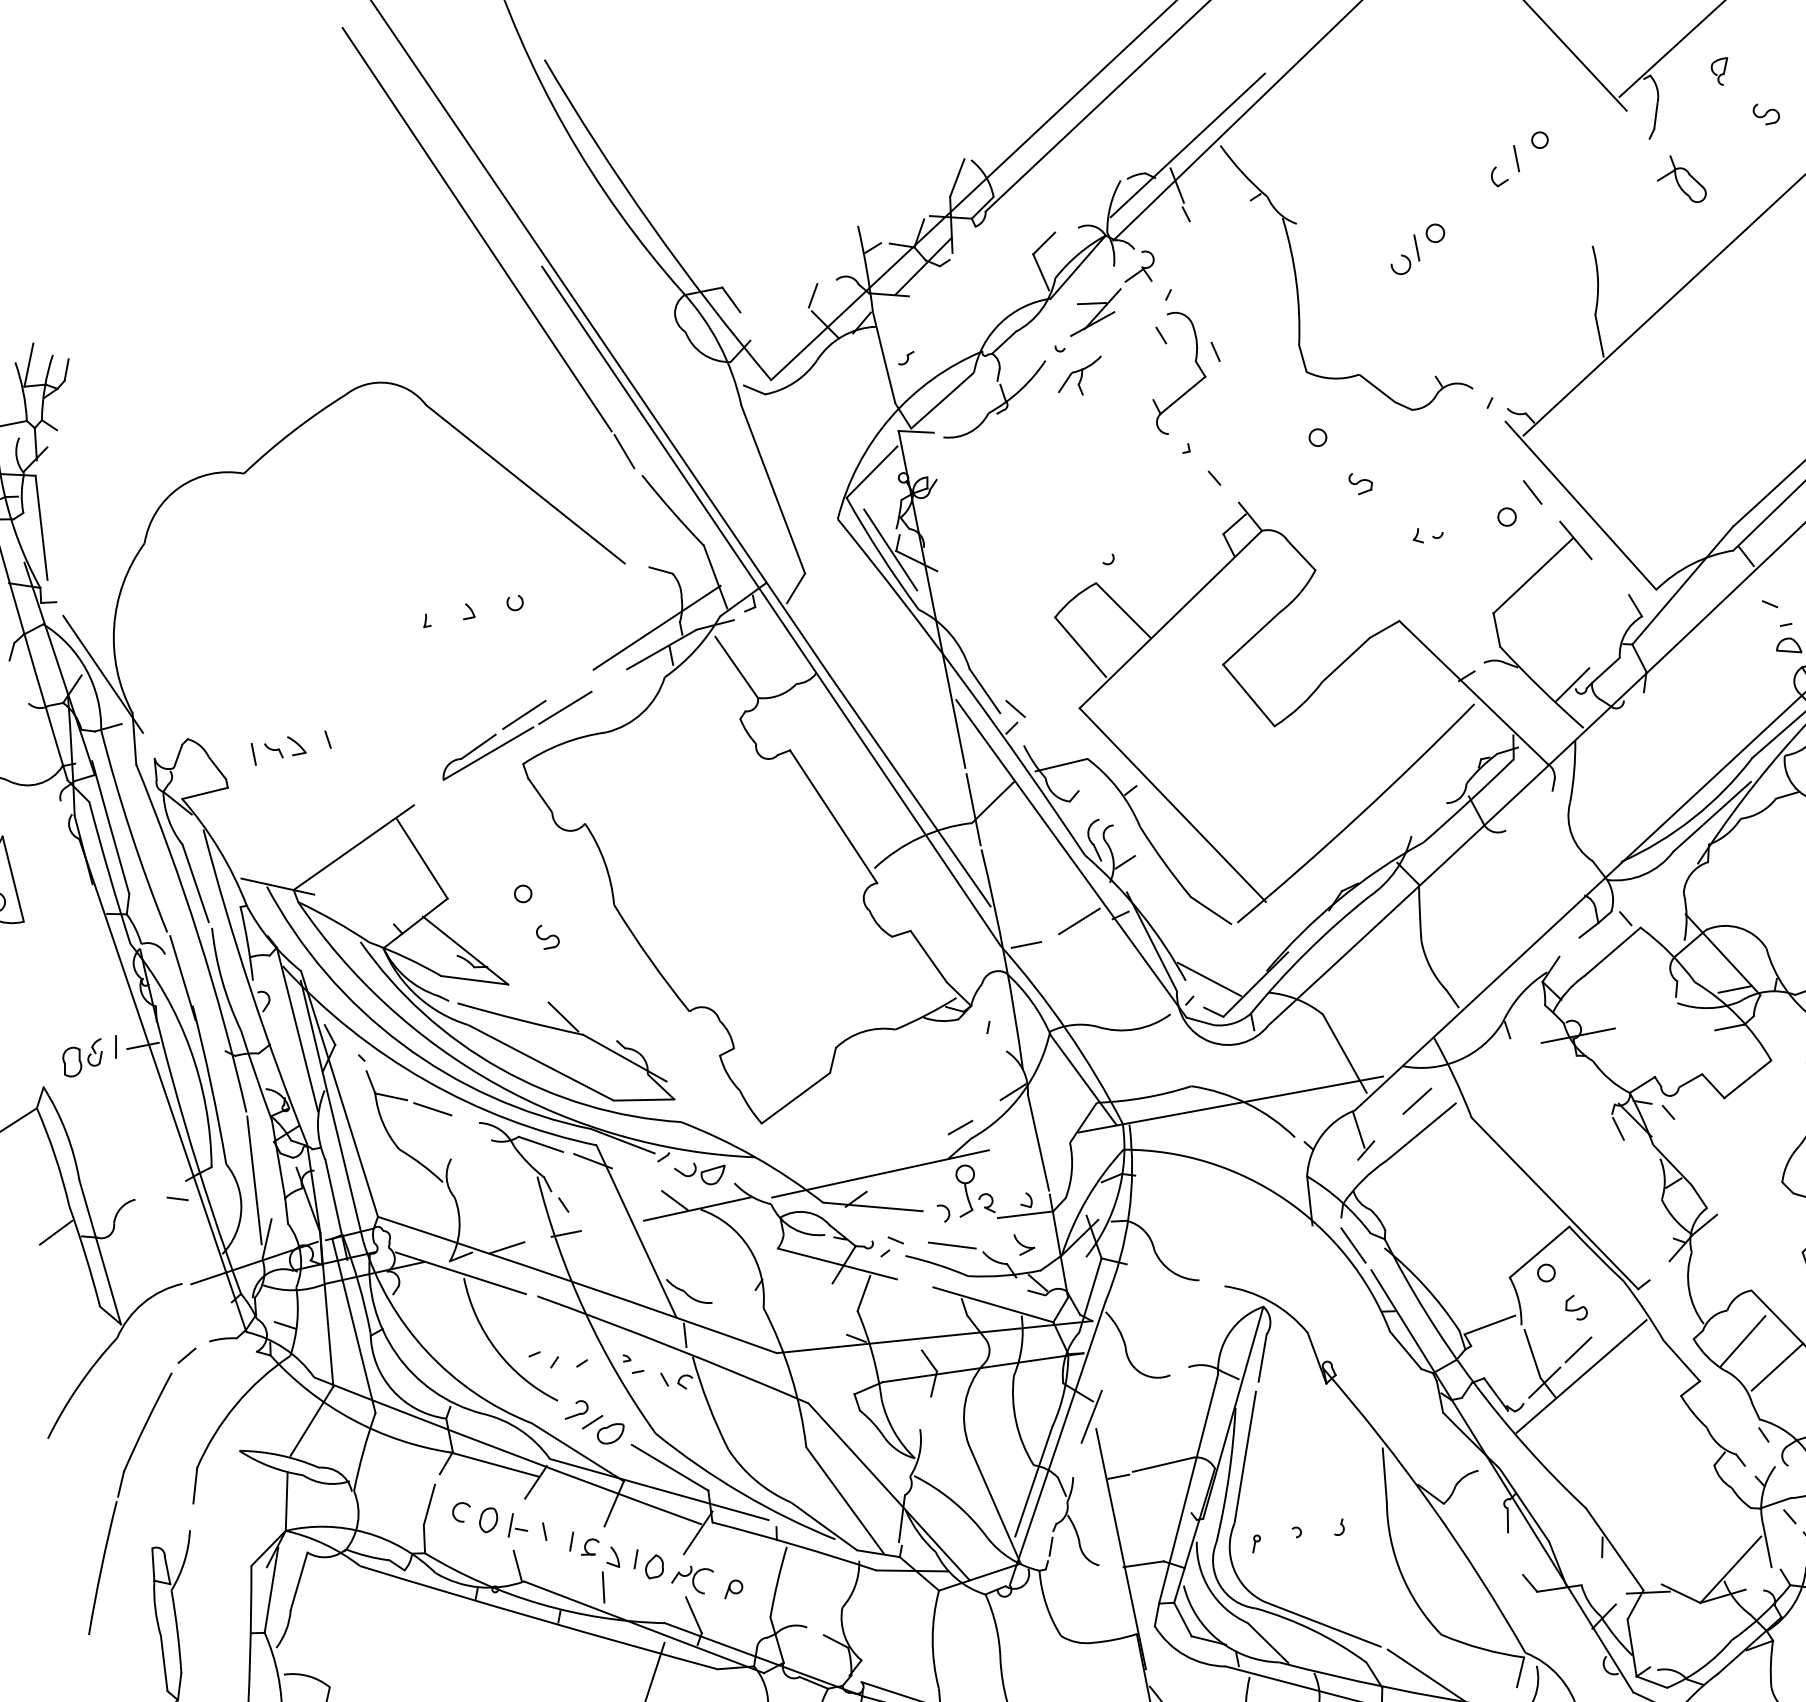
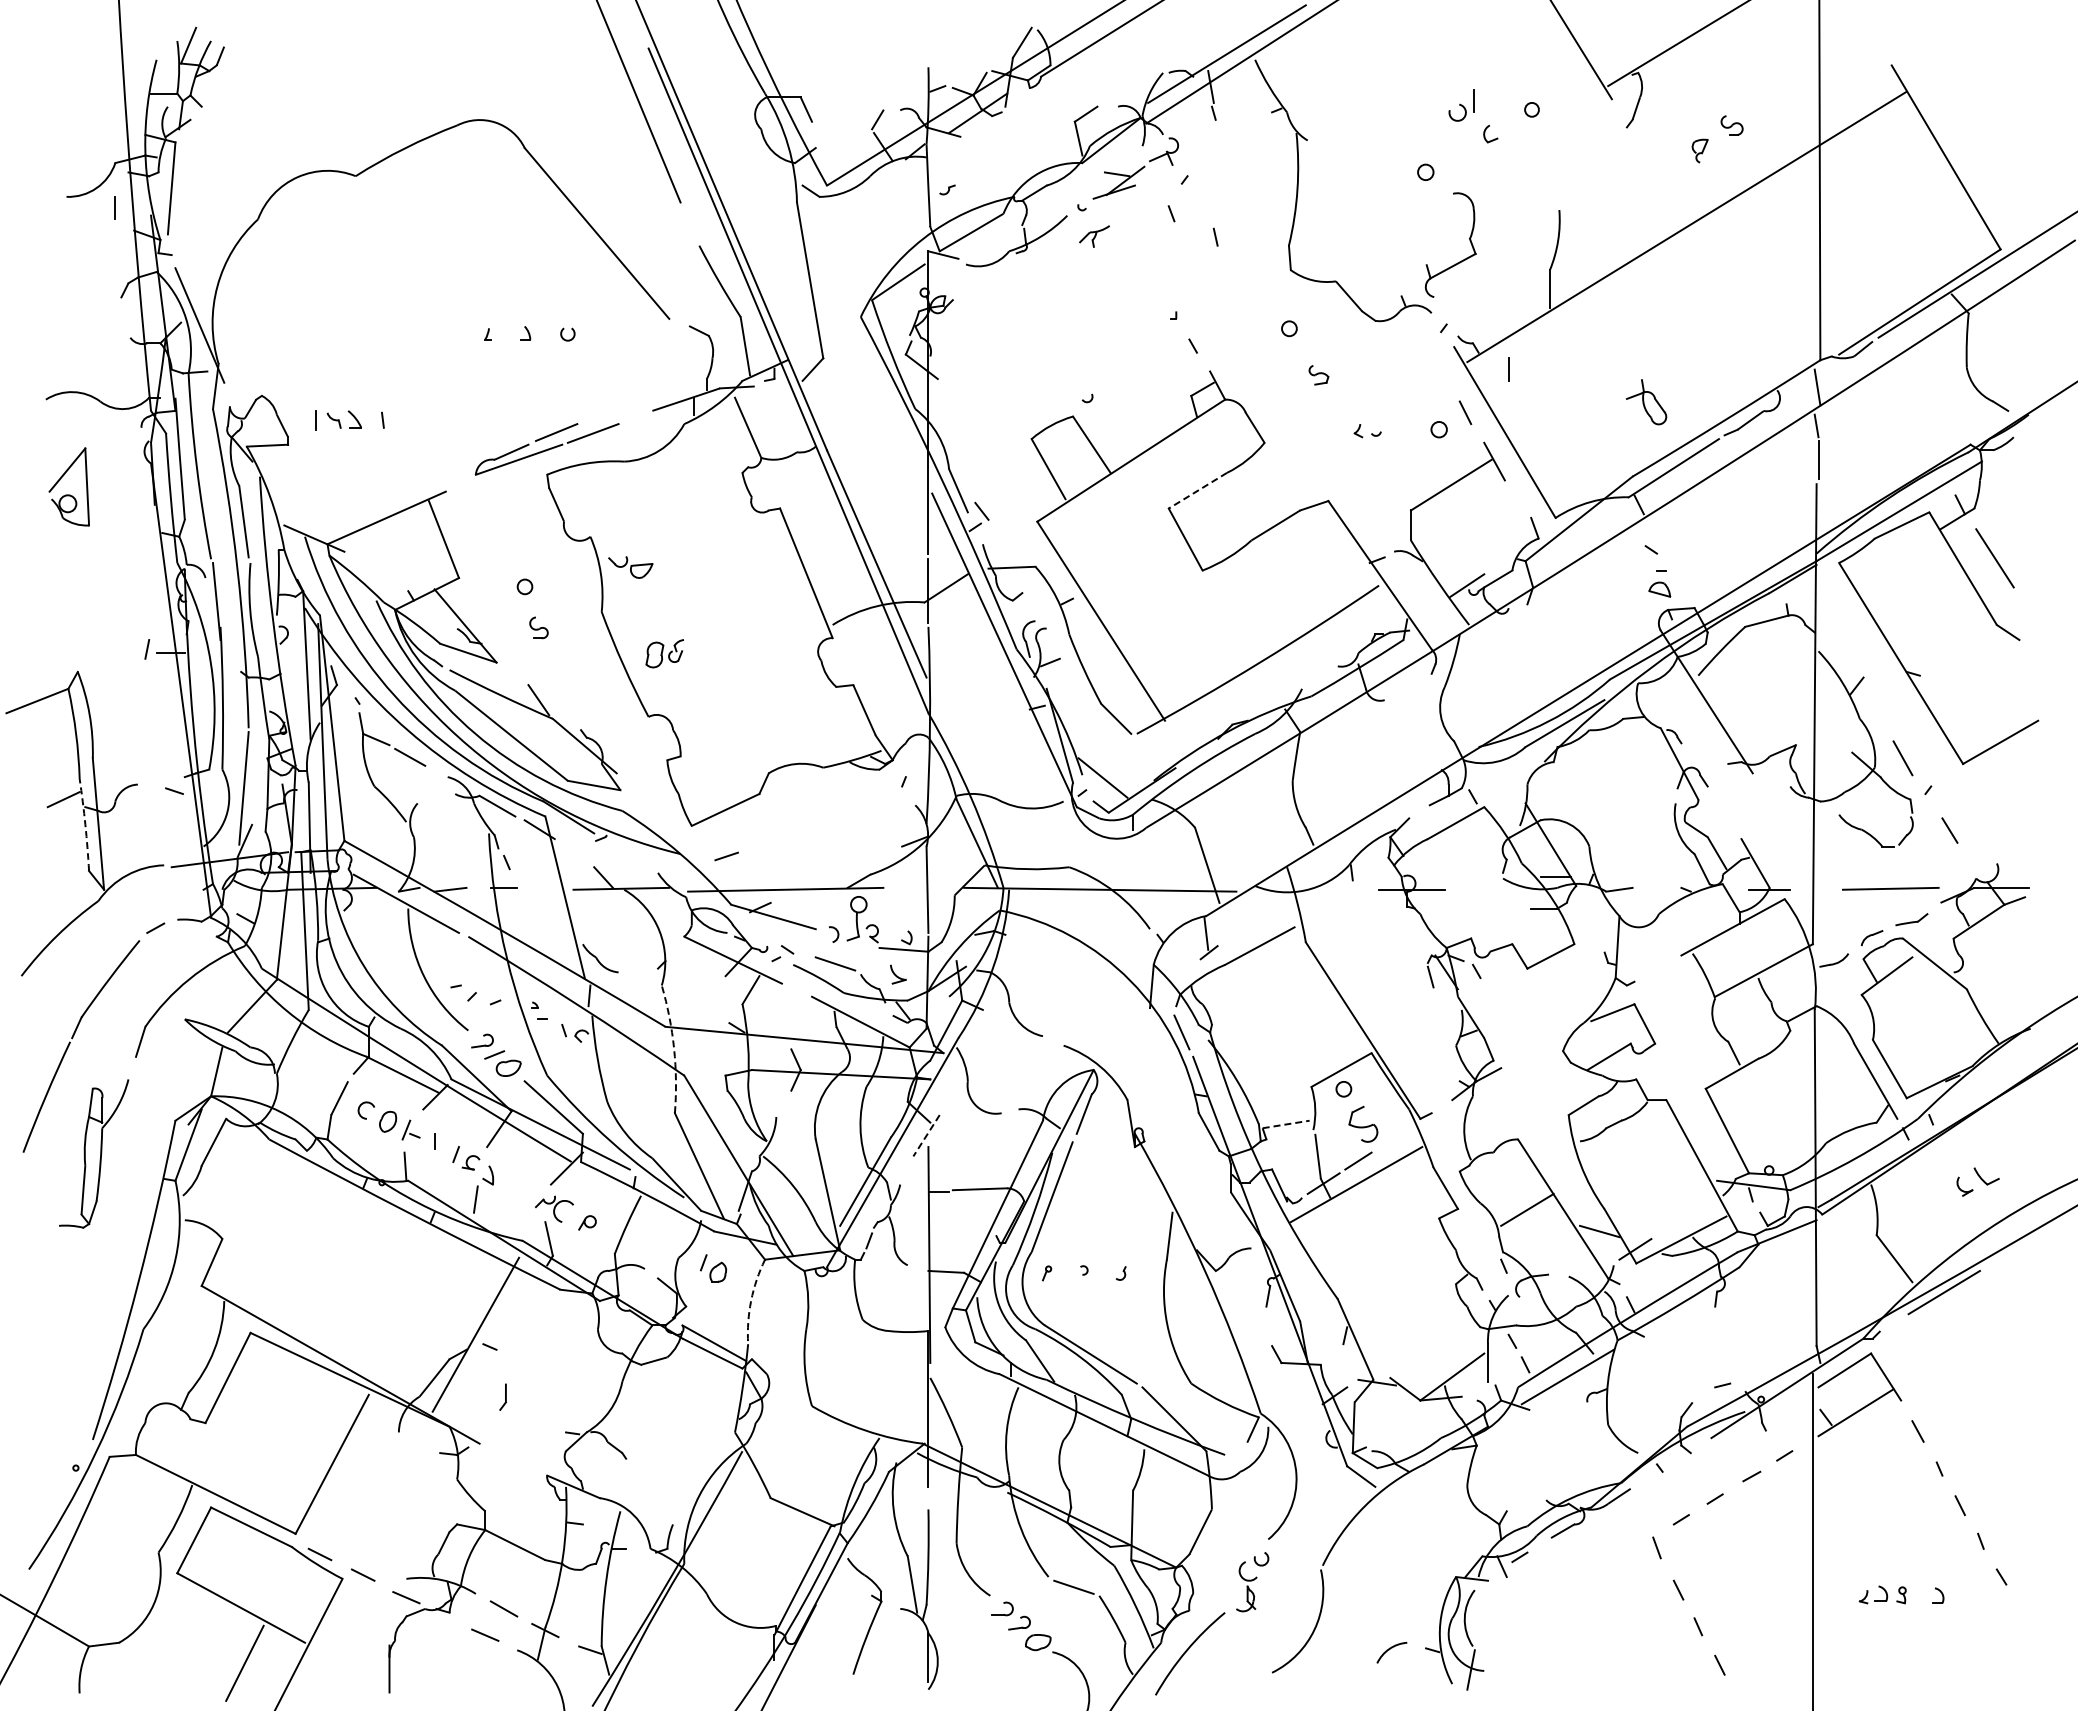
part: (1720, 71) -> (1699, 150), moved
line: (1516, 158) -> (1508, 369), moved
part: (1680, 180) -> (1646, 402), moved
part: (1403, 255) -> (1461, 105), moved
part: (1080, 377) -> (1094, 236), size x0.7
part: (1189, 388) -> (1459, 261), moved
line: (623, 452) -> (687, 222), removed
line: (890, 549) -> (901, 352), removed
line: (657, 627) -> (686, 379), removed
line: (1251, 639) -> (1197, 491), solid -> dashed
line: (1079, 921) -> (1000, 705), removed
line: (1026, 945) -> (950, 717), removed
part: (82, 1058) -> (664, 653), moved
line: (1416, 1100) -> (1261, 918), removed
line: (960, 1127) -> (726, 856), moved
part: (700, 1174) -> (630, 567), moved
arc: (85, 1255) -> (85, 824), solid -> dashed
part: (1576, 1307) -> (1363, 1124), size x1.6
line: (1490, 1324) -> (1286, 1124), solid -> dashed
line: (1742, 1341) -> (1501, 1181), removed
arc: (791, 1375) -> (674, 1048), solid -> dashed
line: (1091, 1417) -> (926, 1136), solid -> dashed
part: (648, 1563) -> (713, 1268), moved
arc: (932, 1639) -> (751, 1300), solid -> dashed

